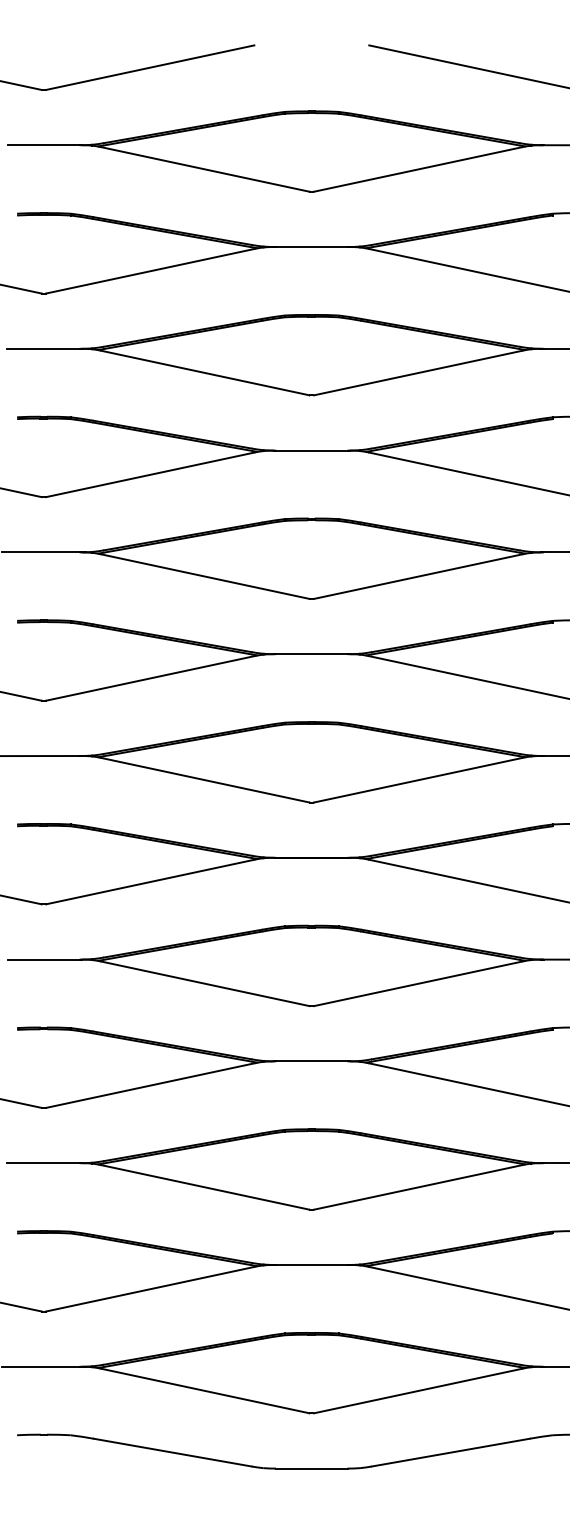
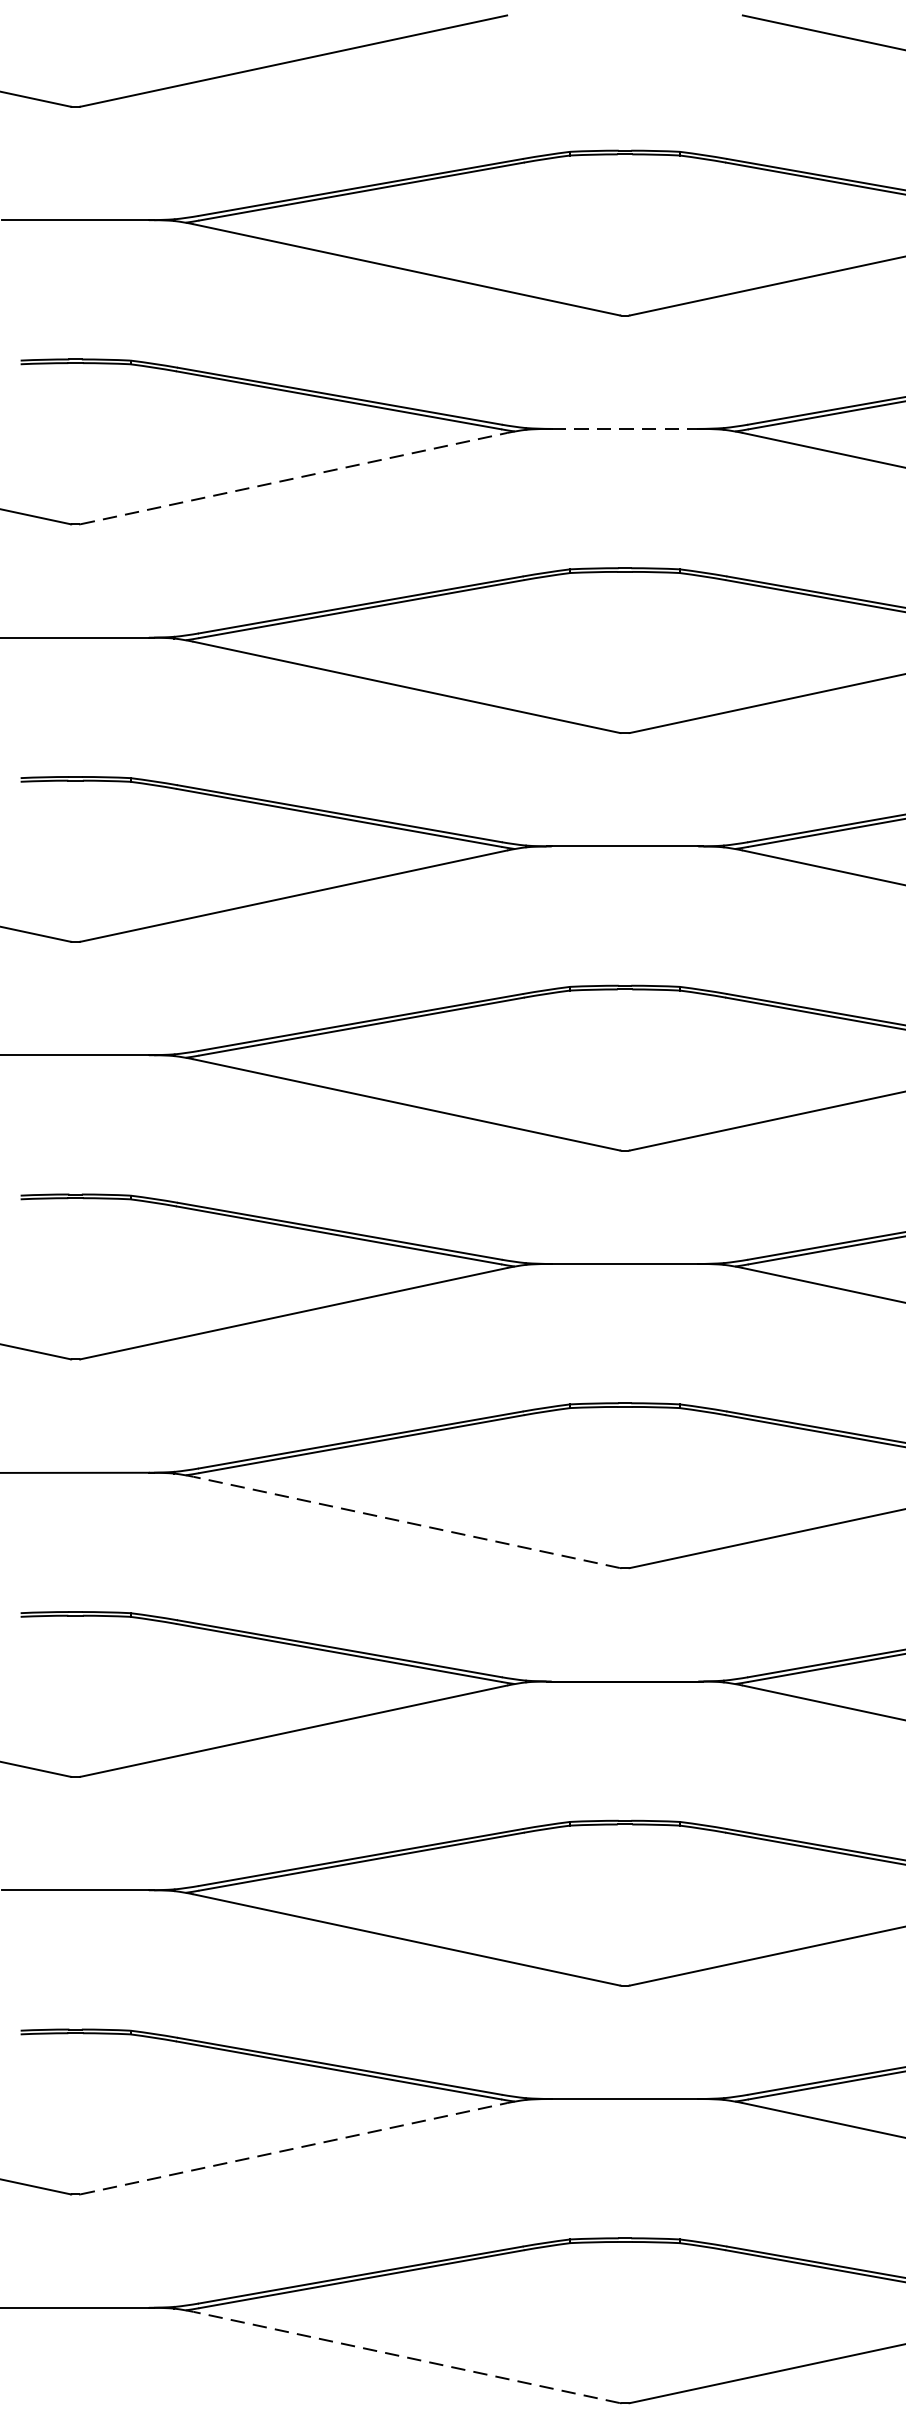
line: (311, 247) -> (624, 429), solid -> dashed
line: (150, 271) -> (294, 479), solid -> dashed
line: (204, 780) -> (404, 1522), solid -> dashed
line: (150, 1085) -> (294, 2148), solid -> dashed
line: (204, 1187) -> (404, 2357), solid -> dashed

